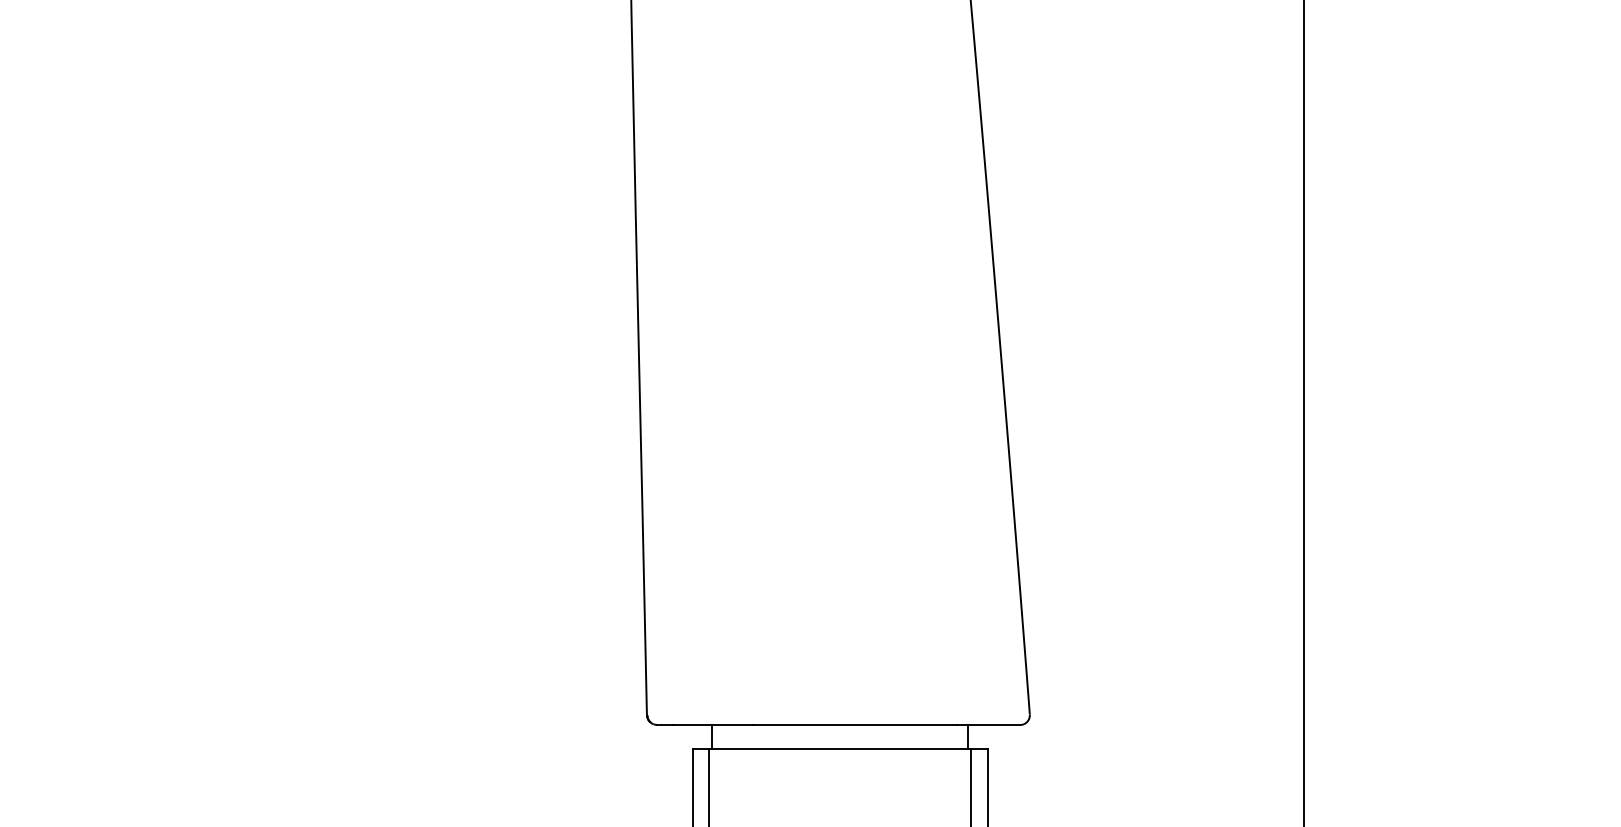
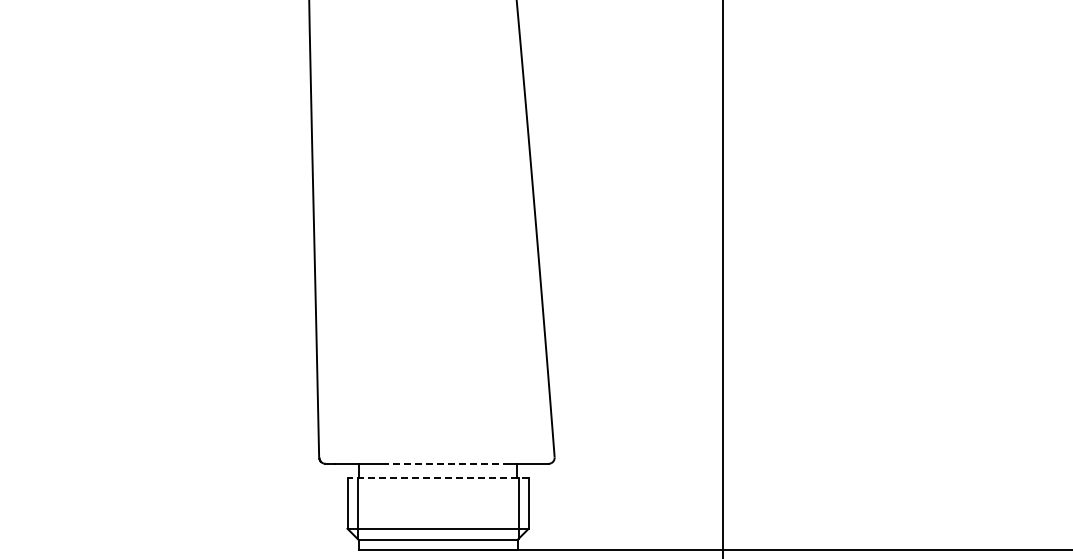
line: (855, 724) -> (447, 463), solid -> dashed
line: (840, 748) -> (438, 478), solid -> dashed

